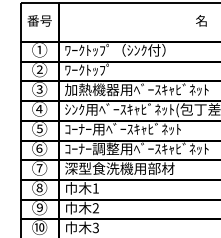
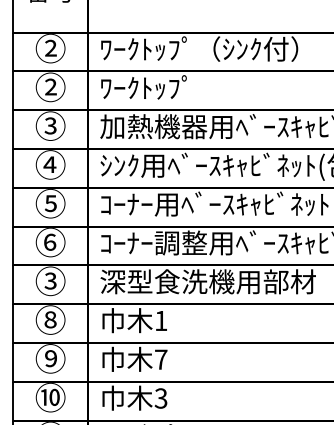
text: (39, 49) -> (50, 47), ① -> ②
text: (39, 168) -> (50, 281), ⑦ -> ③
text: (95, 208) -> (160, 360), 2 -> 7

